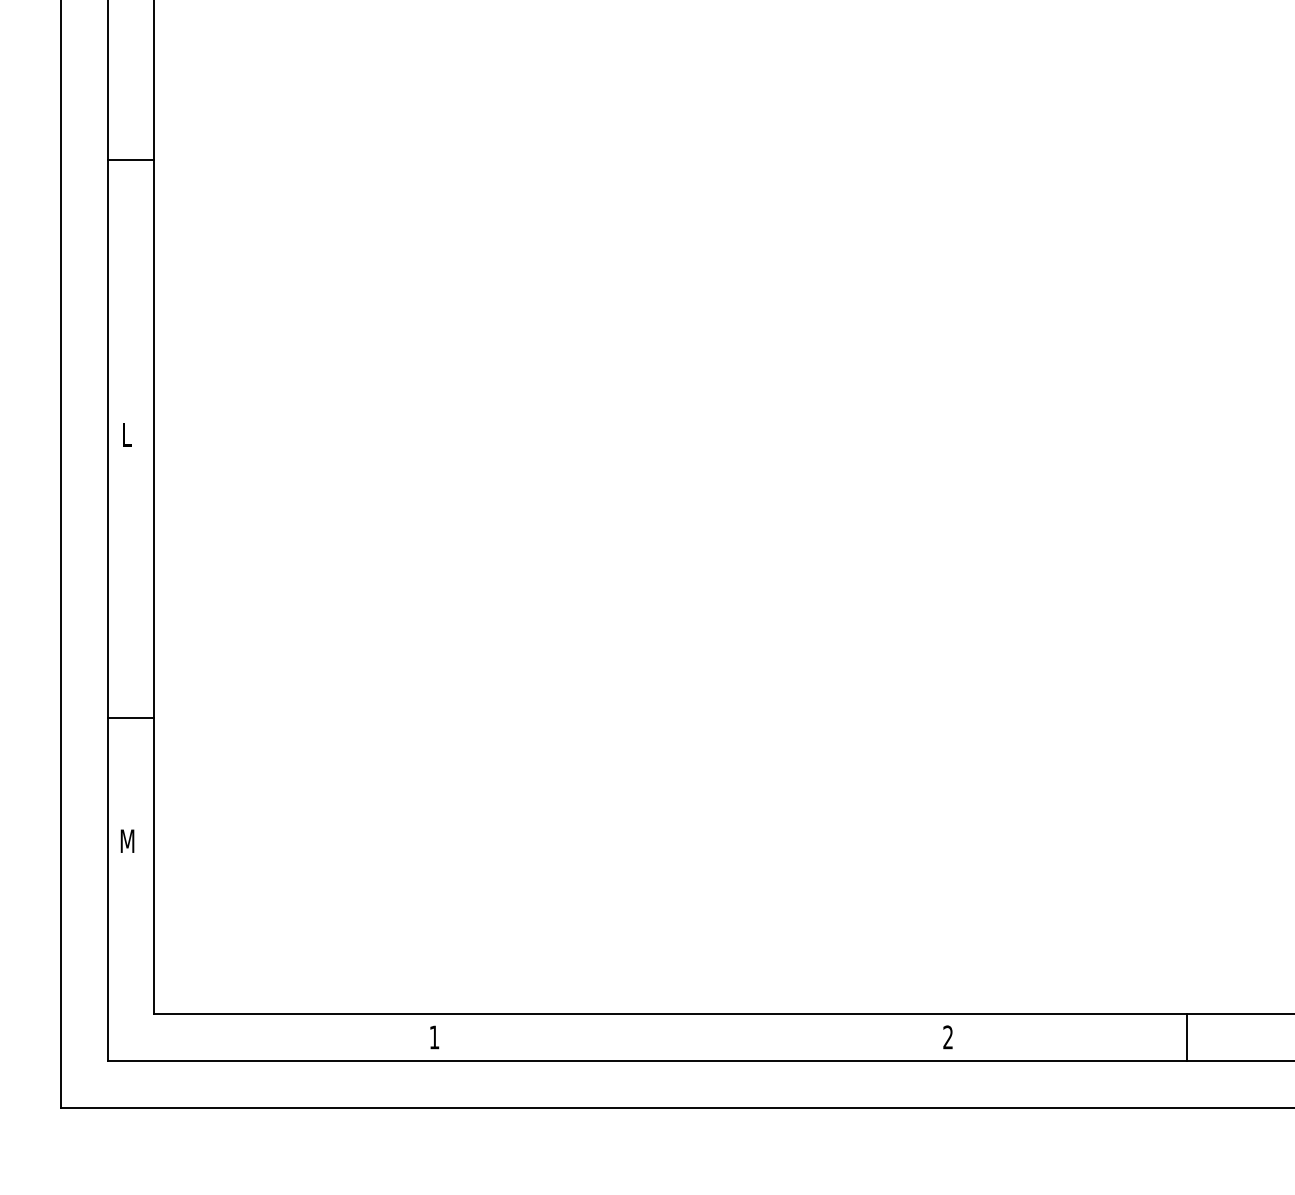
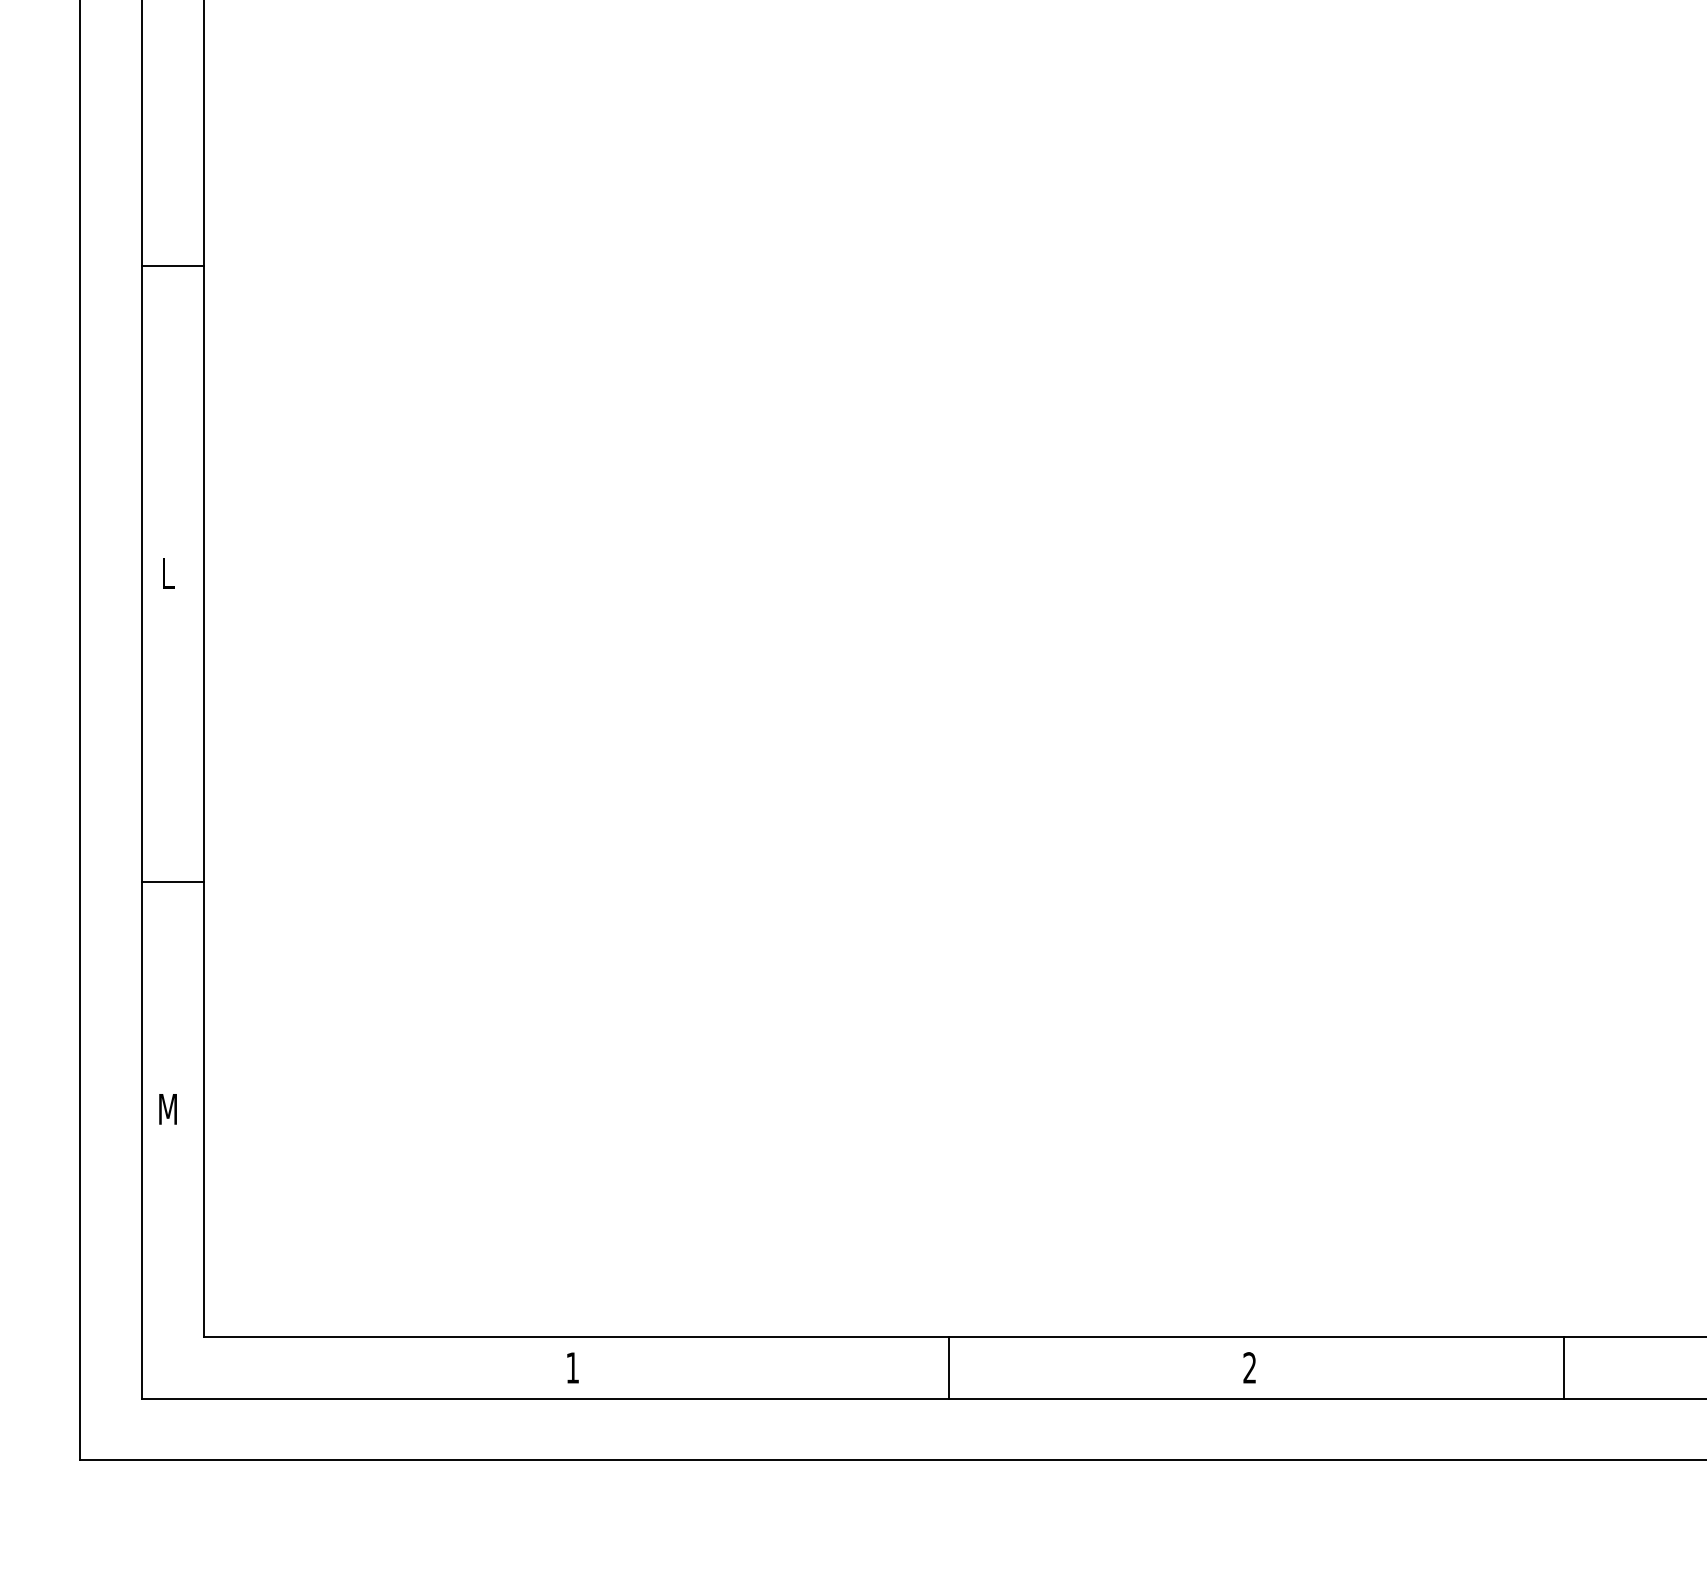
line: (130, 160) -> (172, 265), moved
line: (130, 717) -> (172, 881), moved
line: (719, 1037) -> (948, 1367), added

